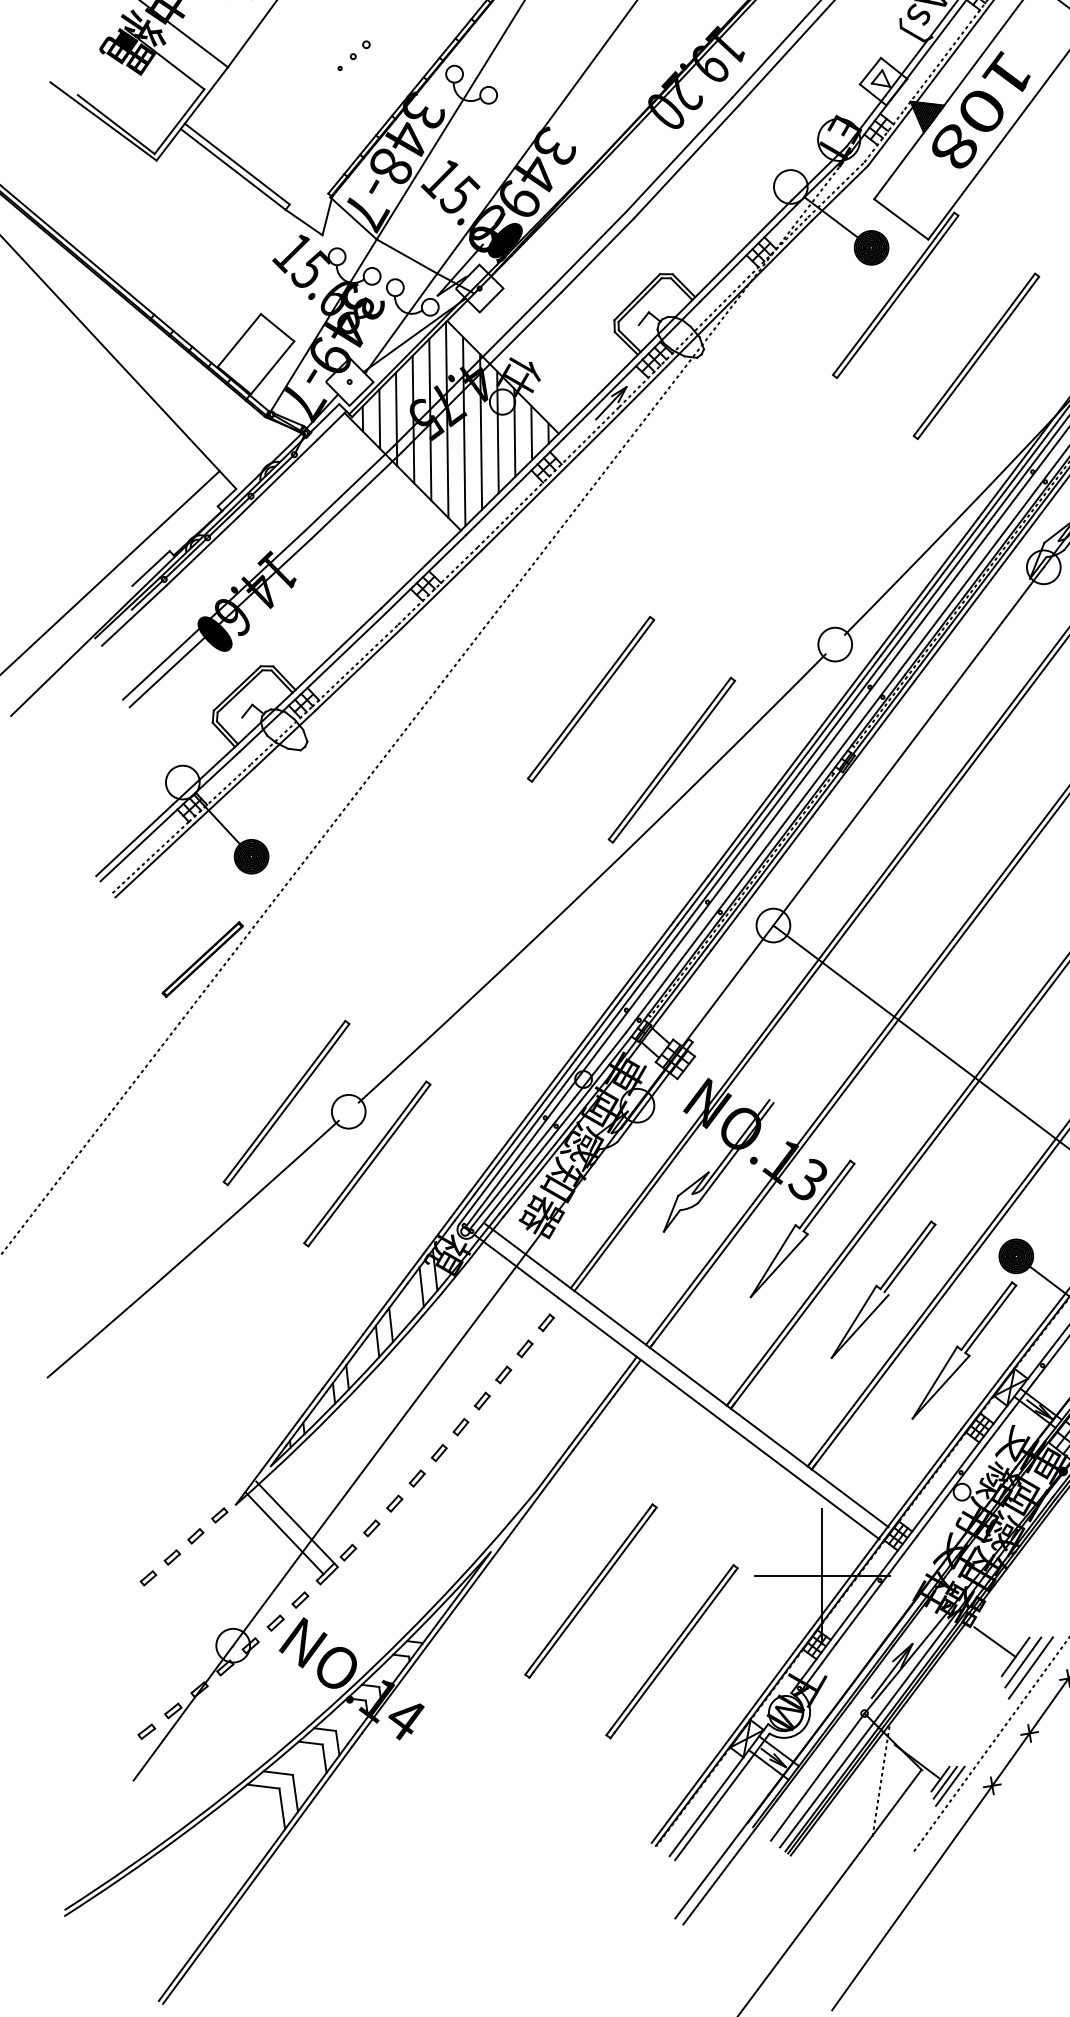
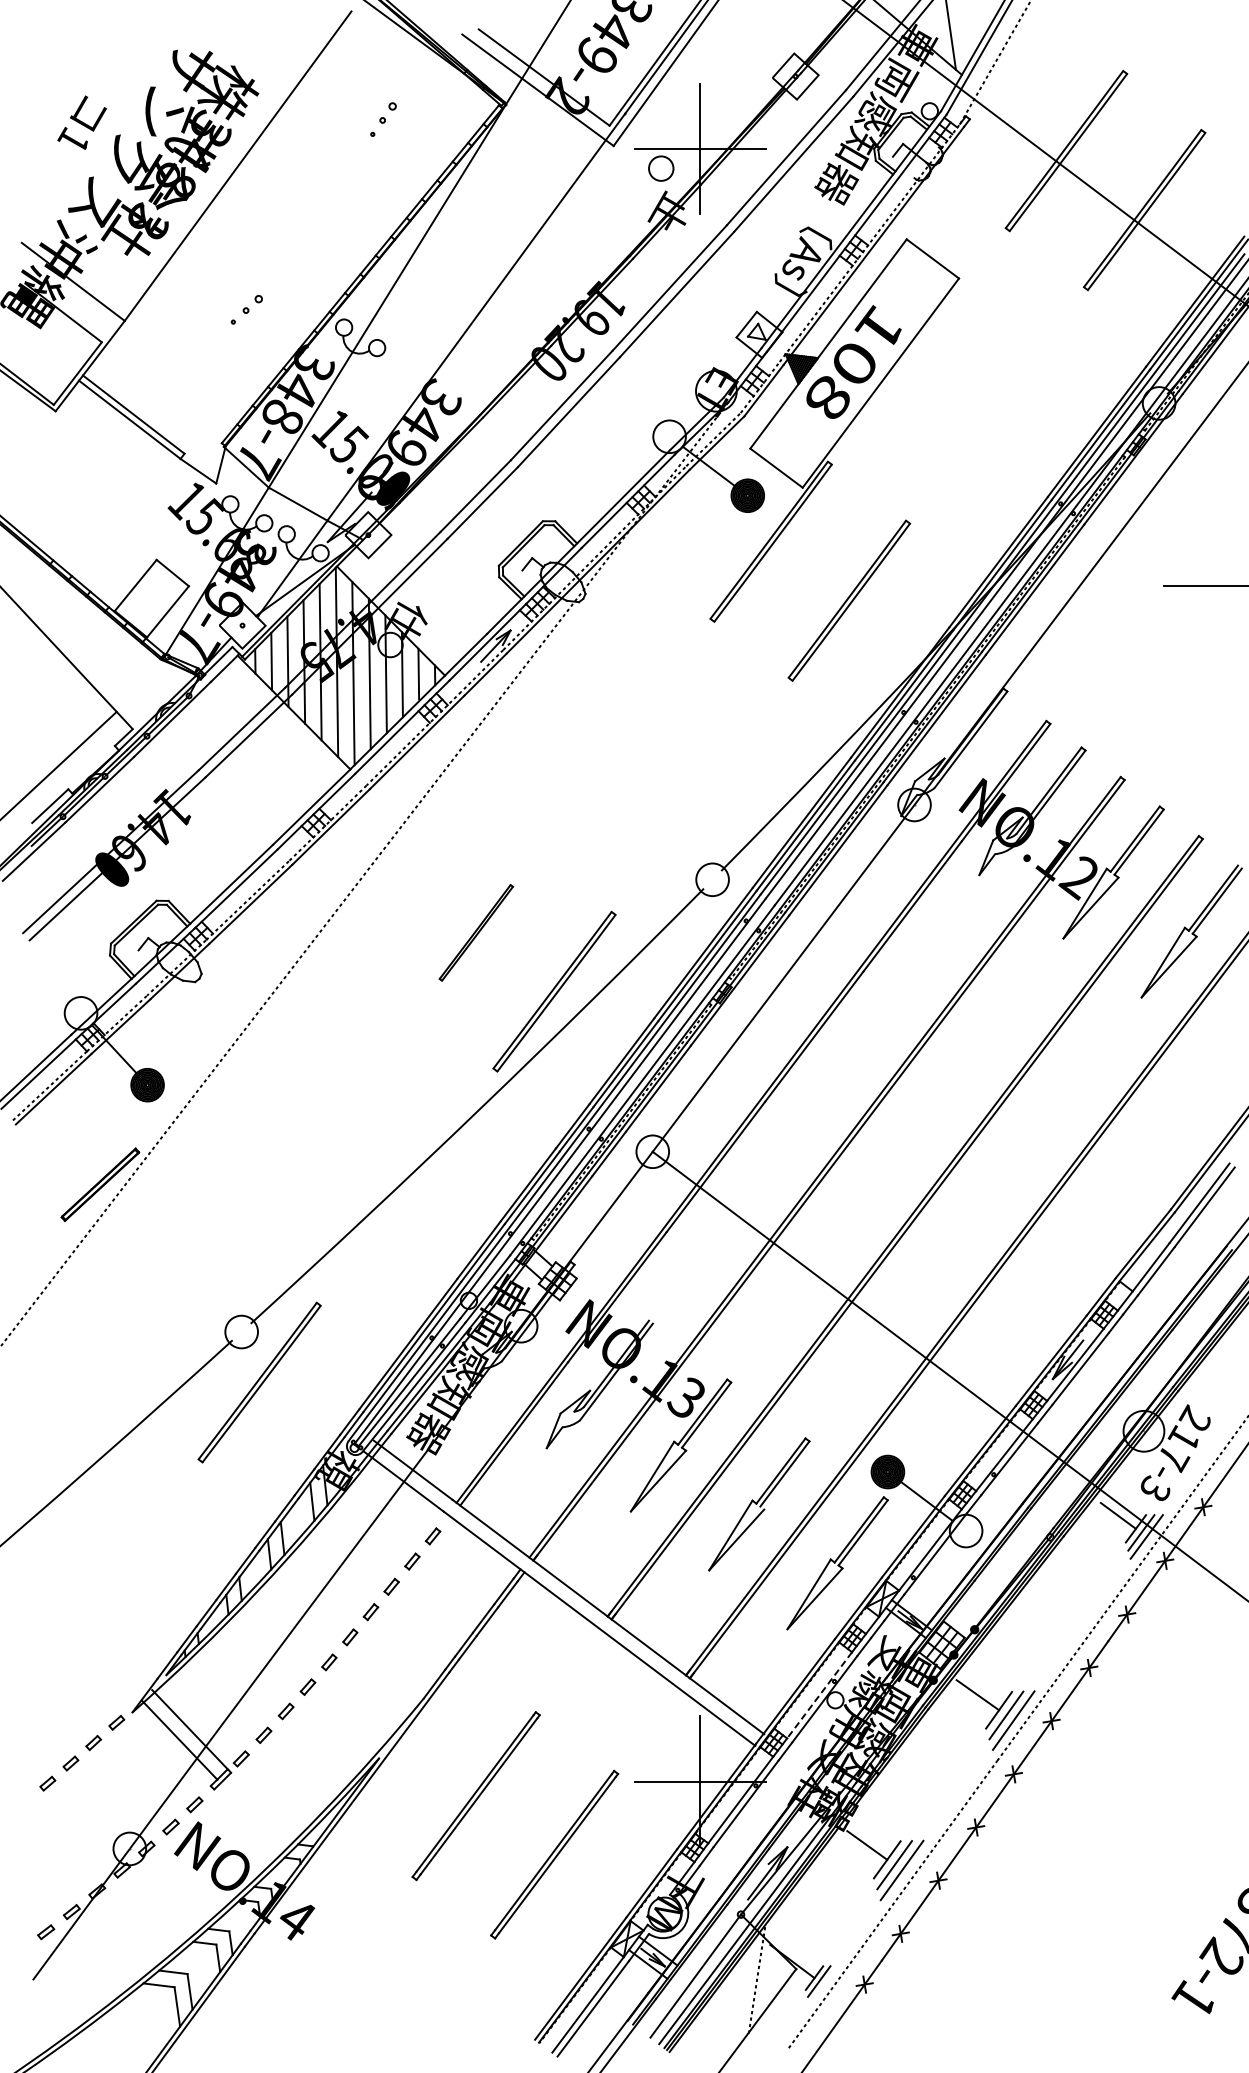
part: (591, 699) -> (476, 932), size x0.6
part: (286, 1102) -> (181, 1323), removed
line: (945, 1487) -> (819, 1695), solid -> dashed
line: (949, 1785) -> (823, 1984), removed

